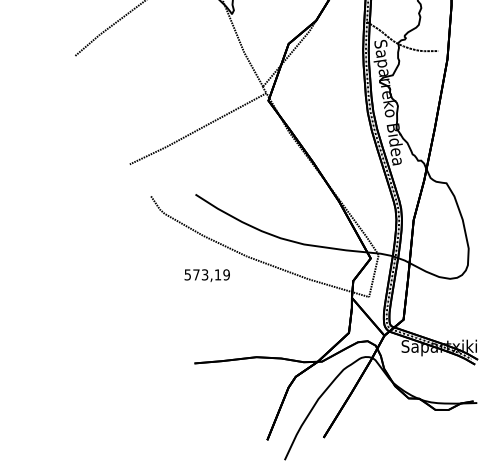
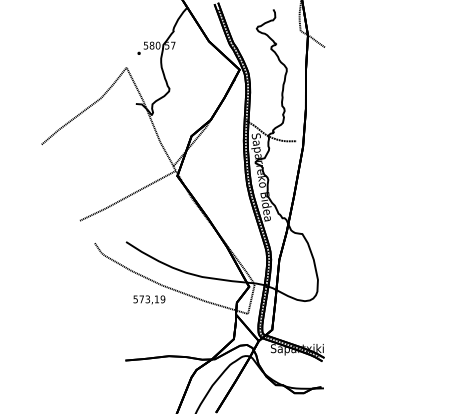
text: (207, 275) -> (149, 299), moved

